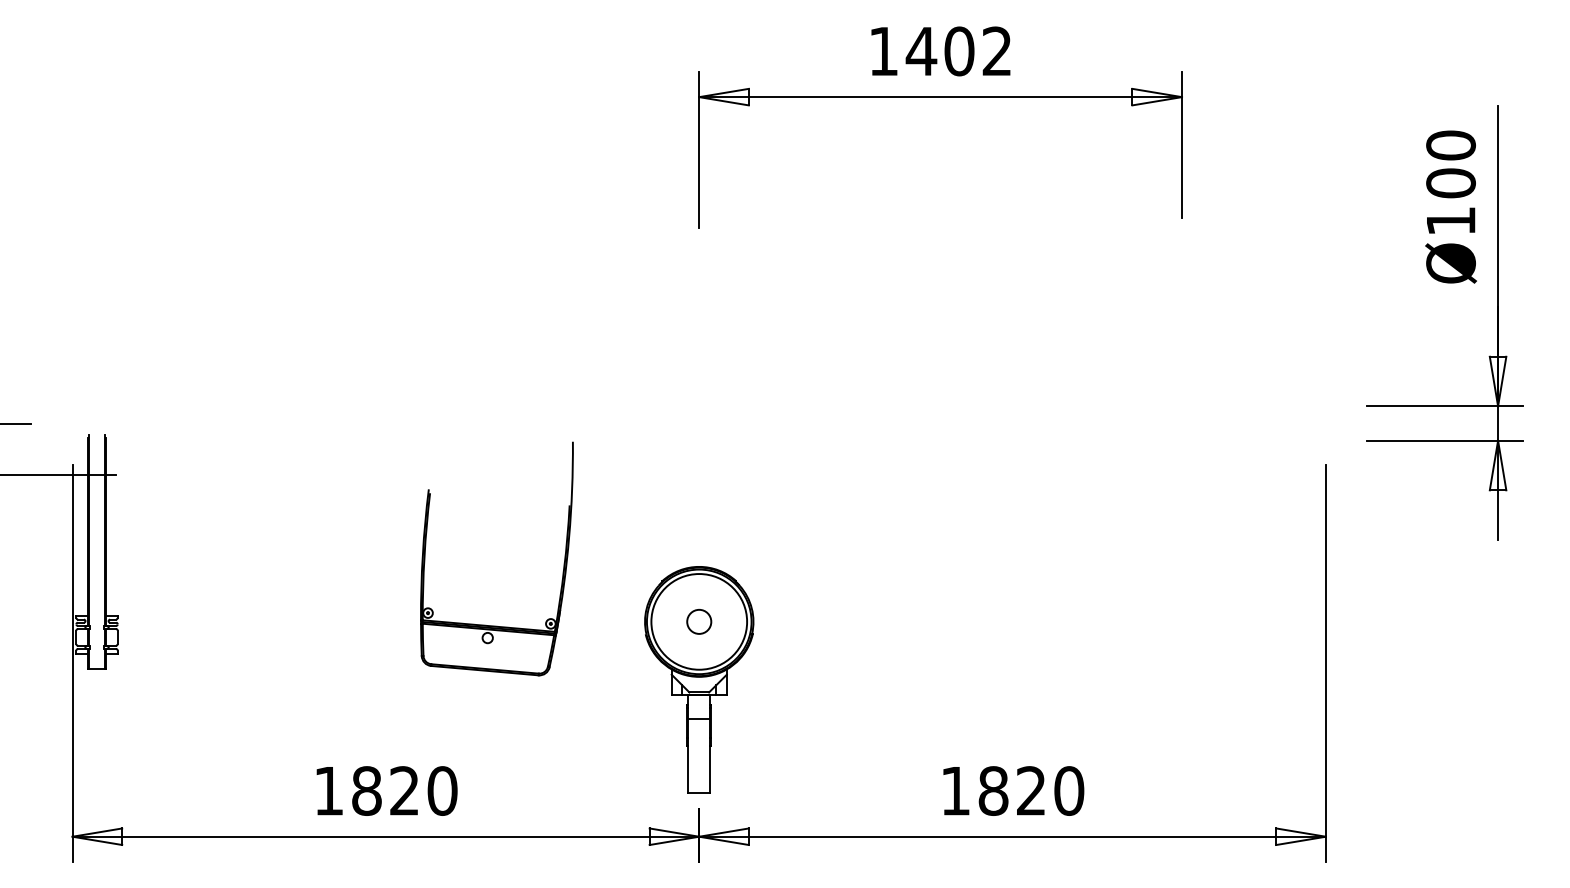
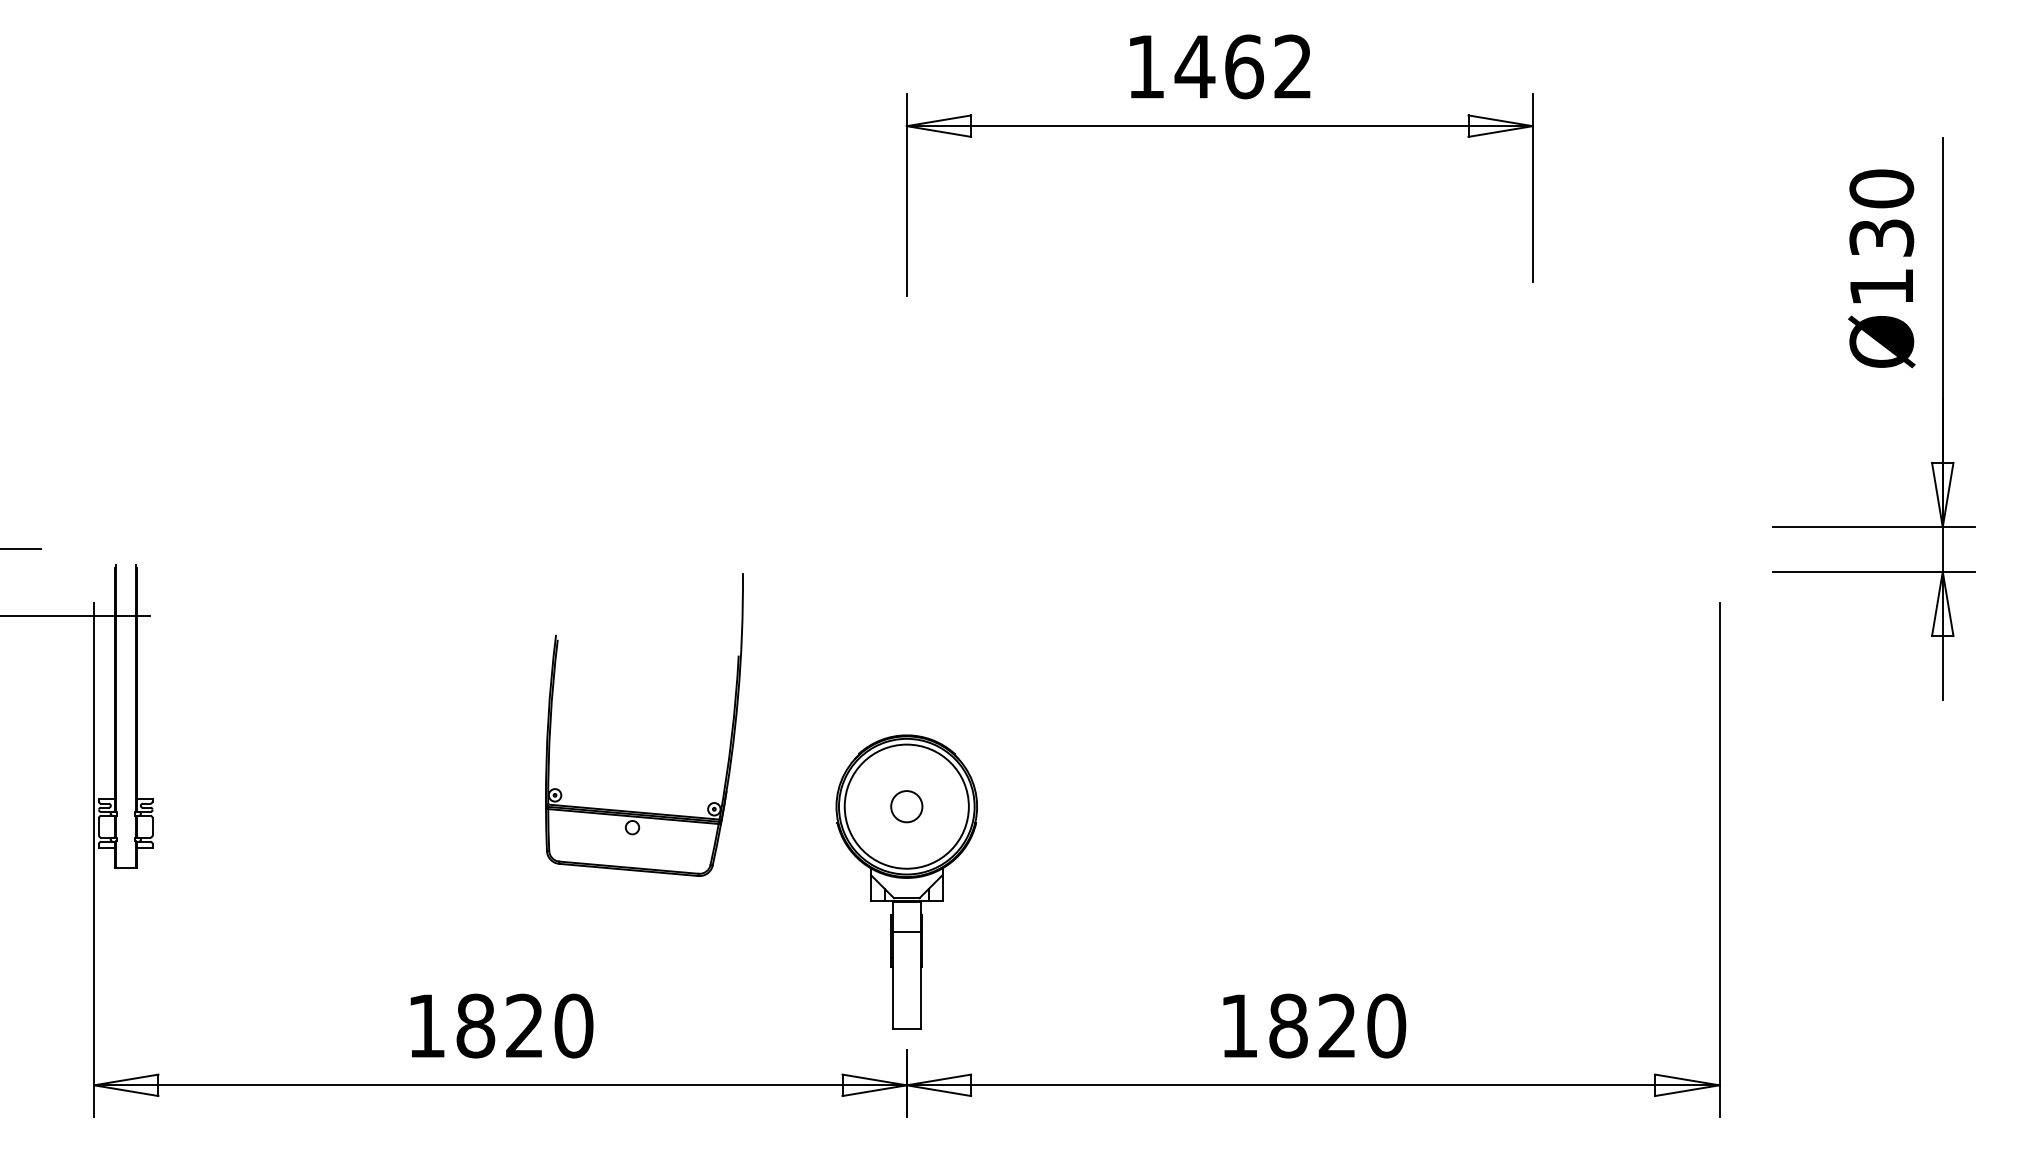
text: (959, 51) -> (1244, 66), 1402 -> 1462
text: (1450, 182) -> (1881, 237), Ø100 -> Ø130

